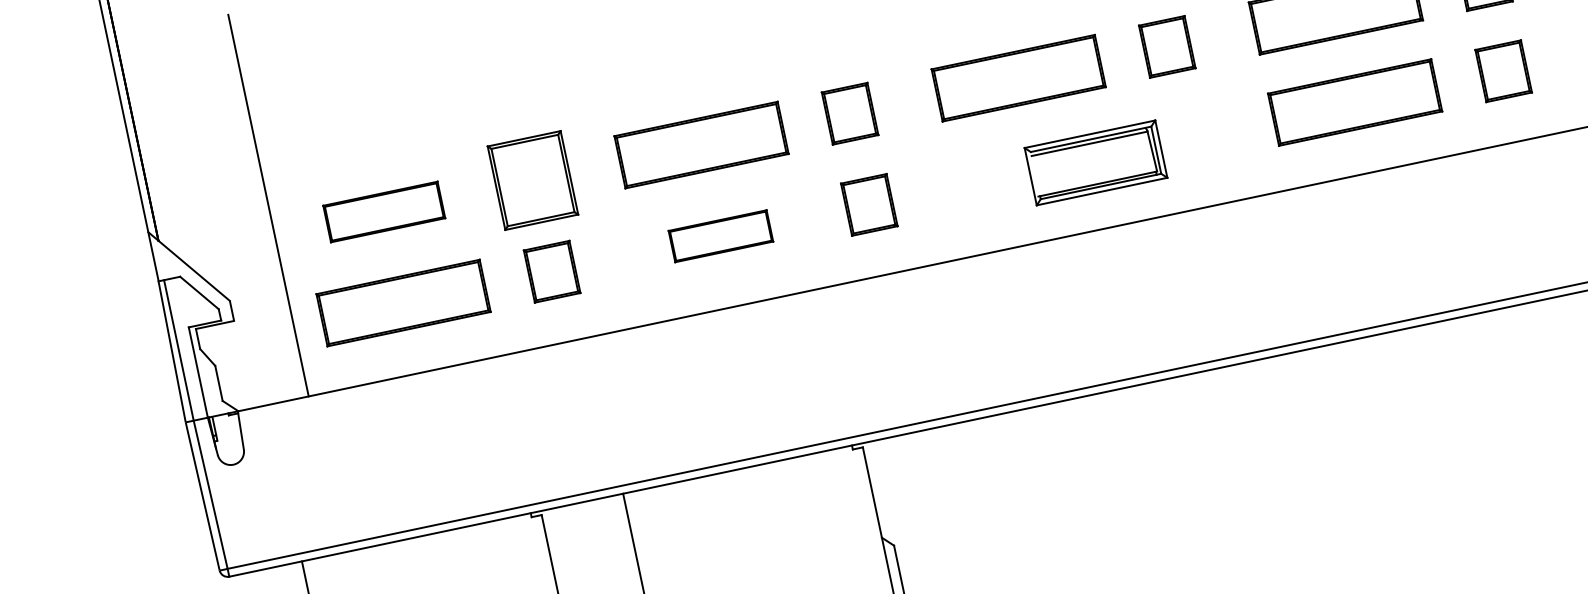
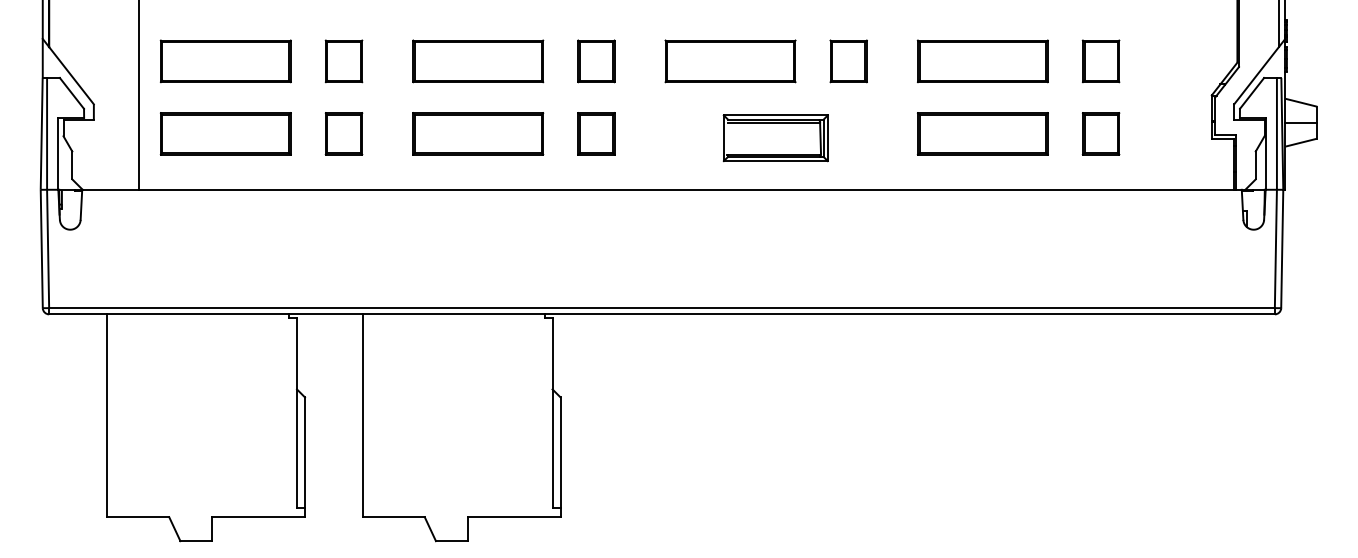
part: (532, 180) -> (343, 61), size x0.62
part: (383, 212) -> (225, 61), size x1.43
part: (721, 235) -> (478, 133), size x1.67

